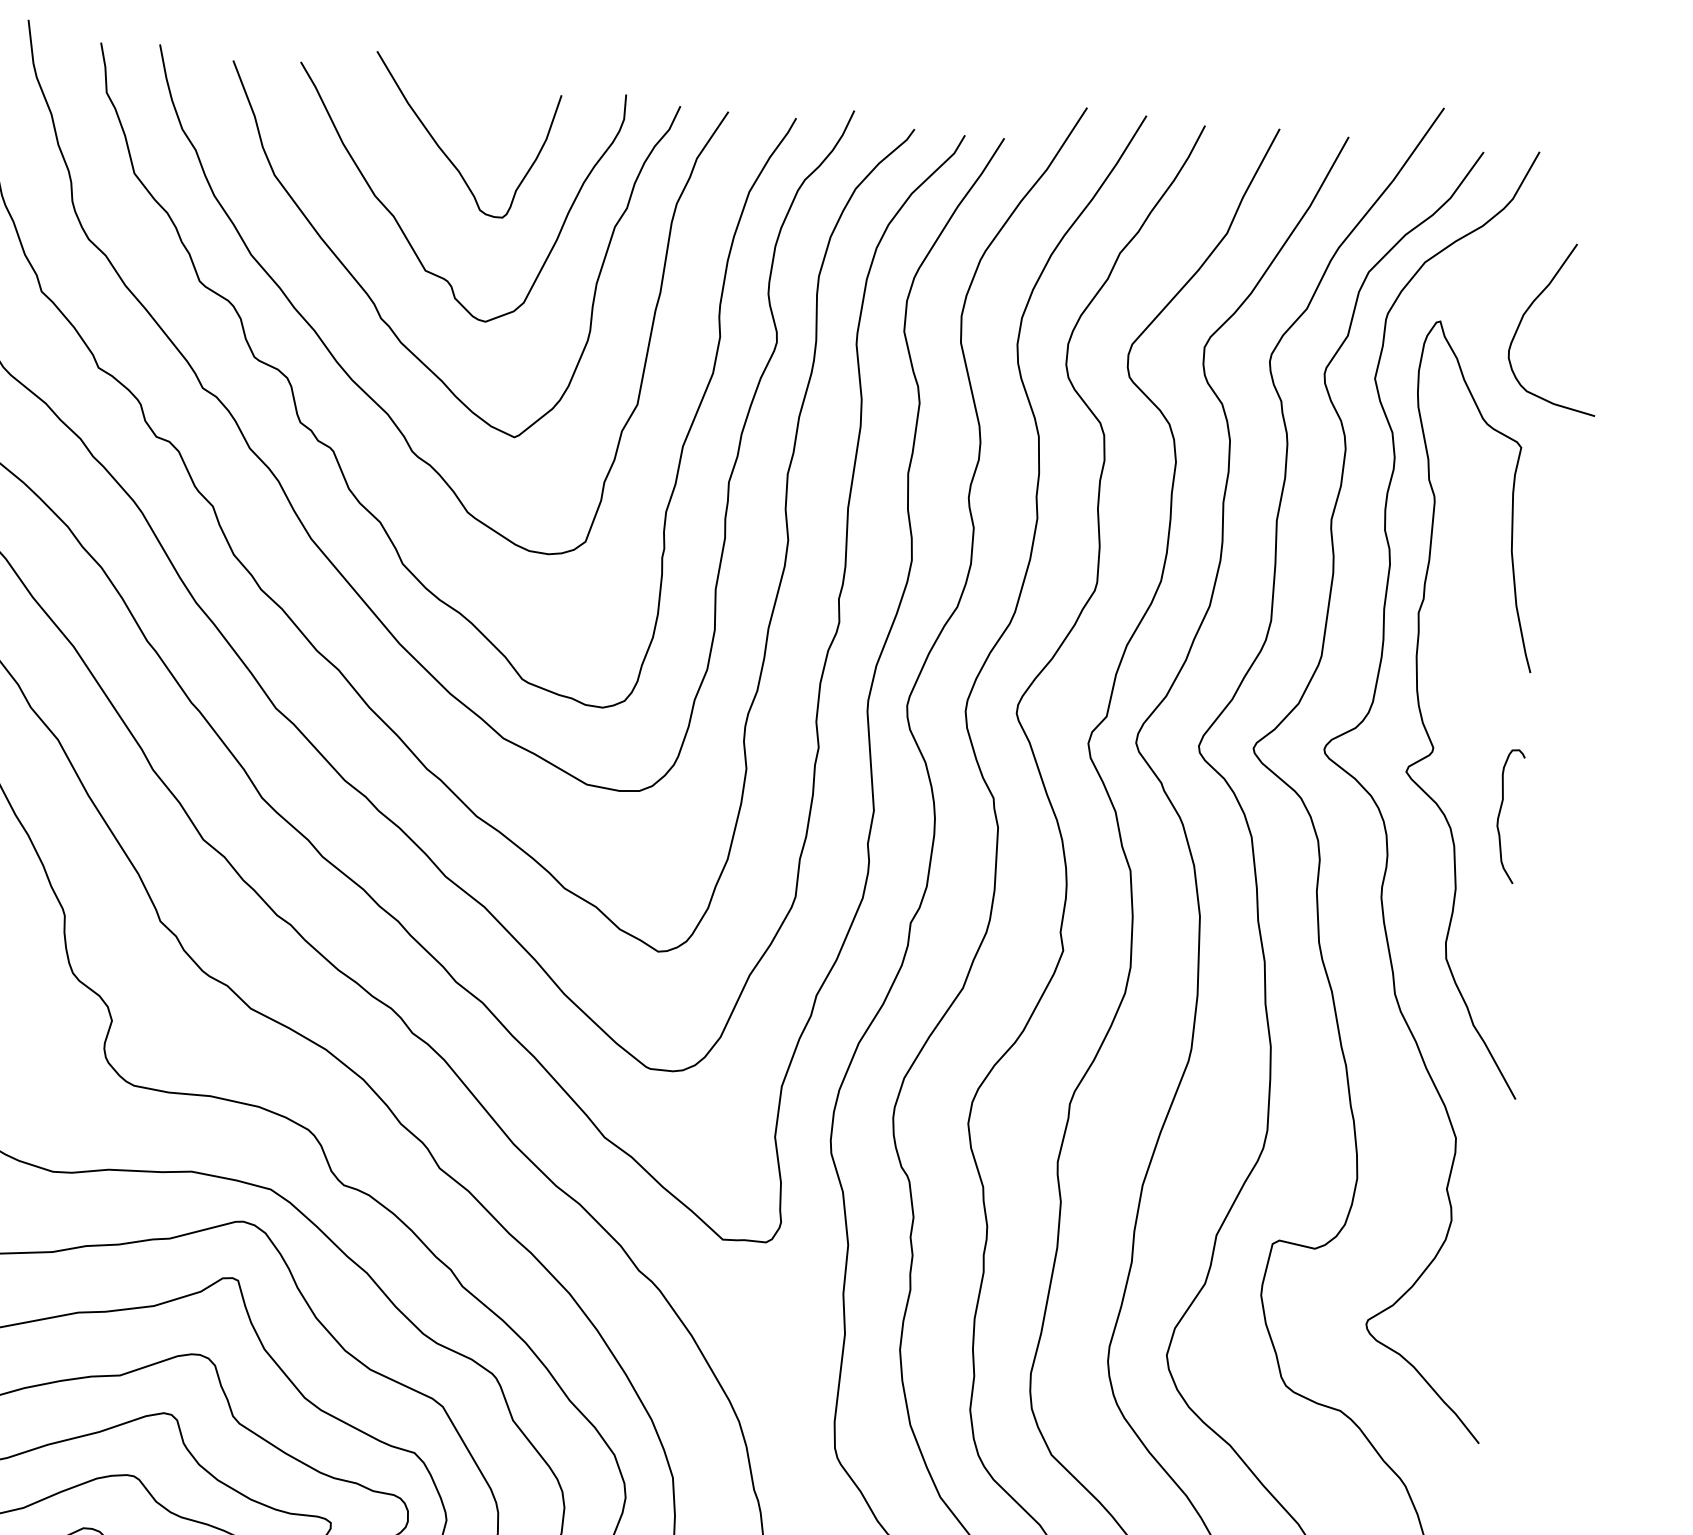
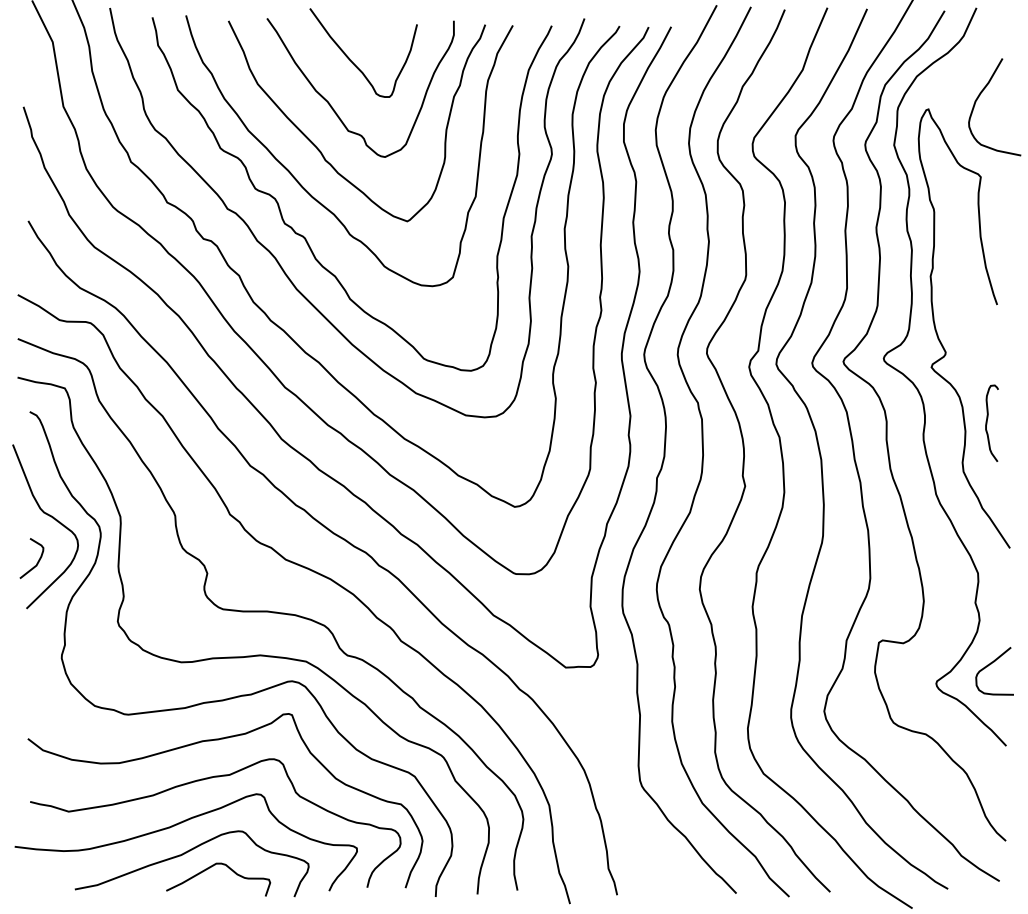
curve: (1500, 813) -> (987, 422), moved
curve: (1465, 1299) -> (991, 664), added

